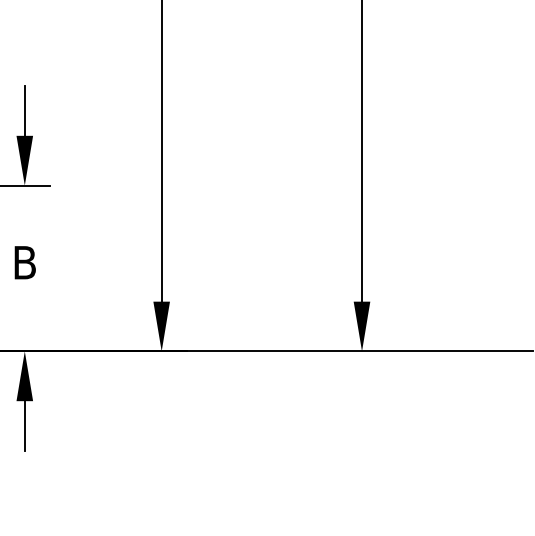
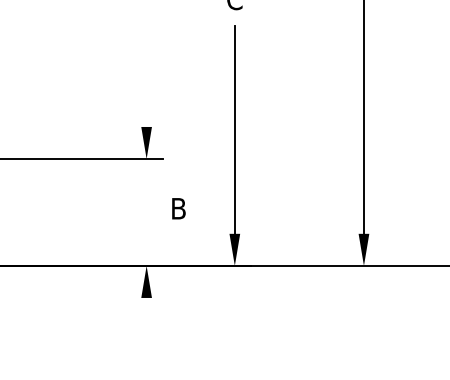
line: (24, 110) -> (146, 110), removed
text: (24, 262) -> (178, 208), moved
line: (24, 425) -> (146, 313), removed

